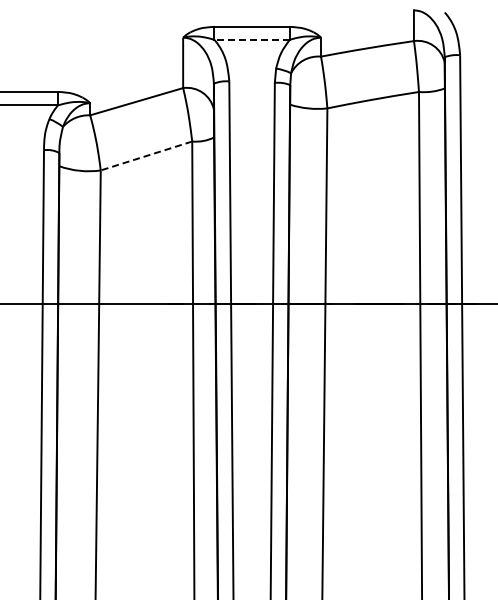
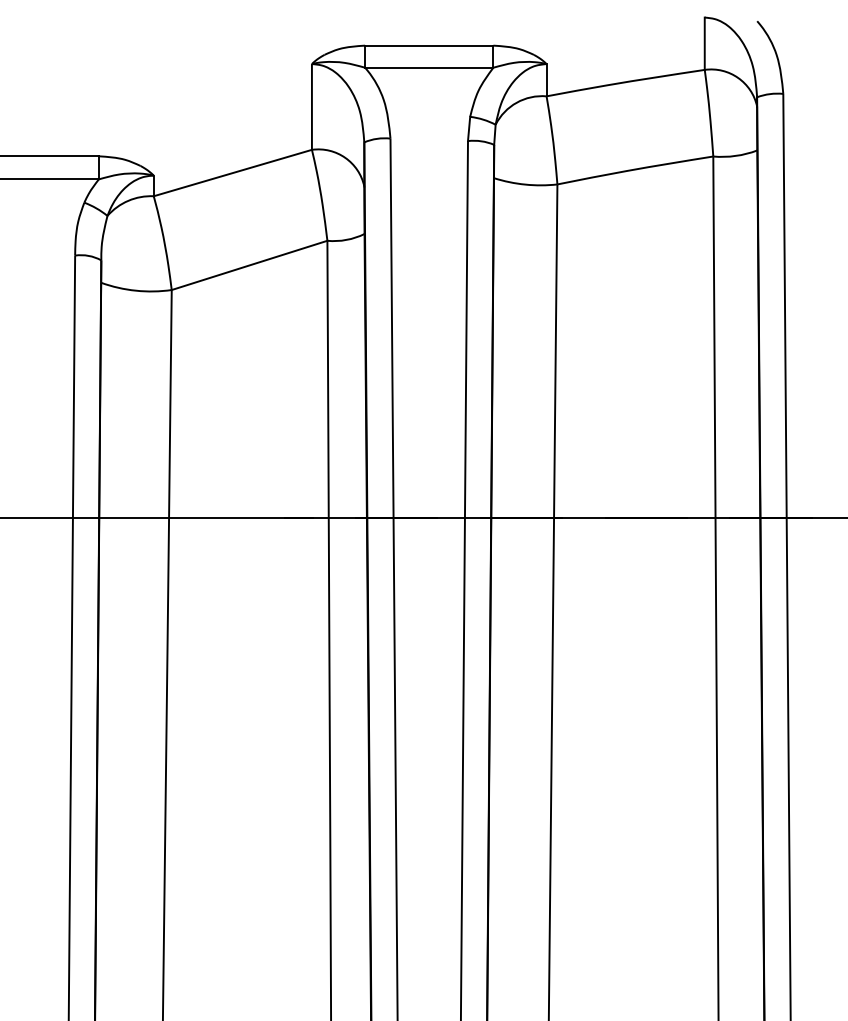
line: (252, 39) -> (429, 67), dashed -> solid
line: (146, 155) -> (249, 264), dashed -> solid

